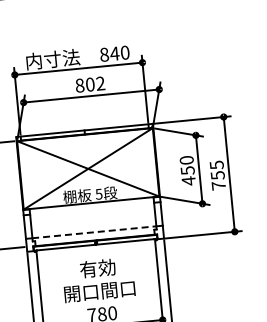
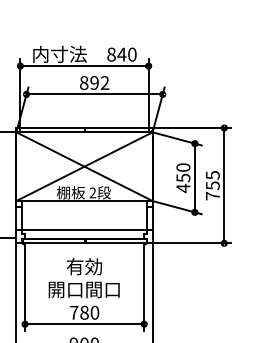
text: (90, 84) -> (94, 82), 802 -> 892
text: (98, 193) -> (92, 192), 5 -> 2
line: (94, 232) -> (84, 230), dashed -> solid

